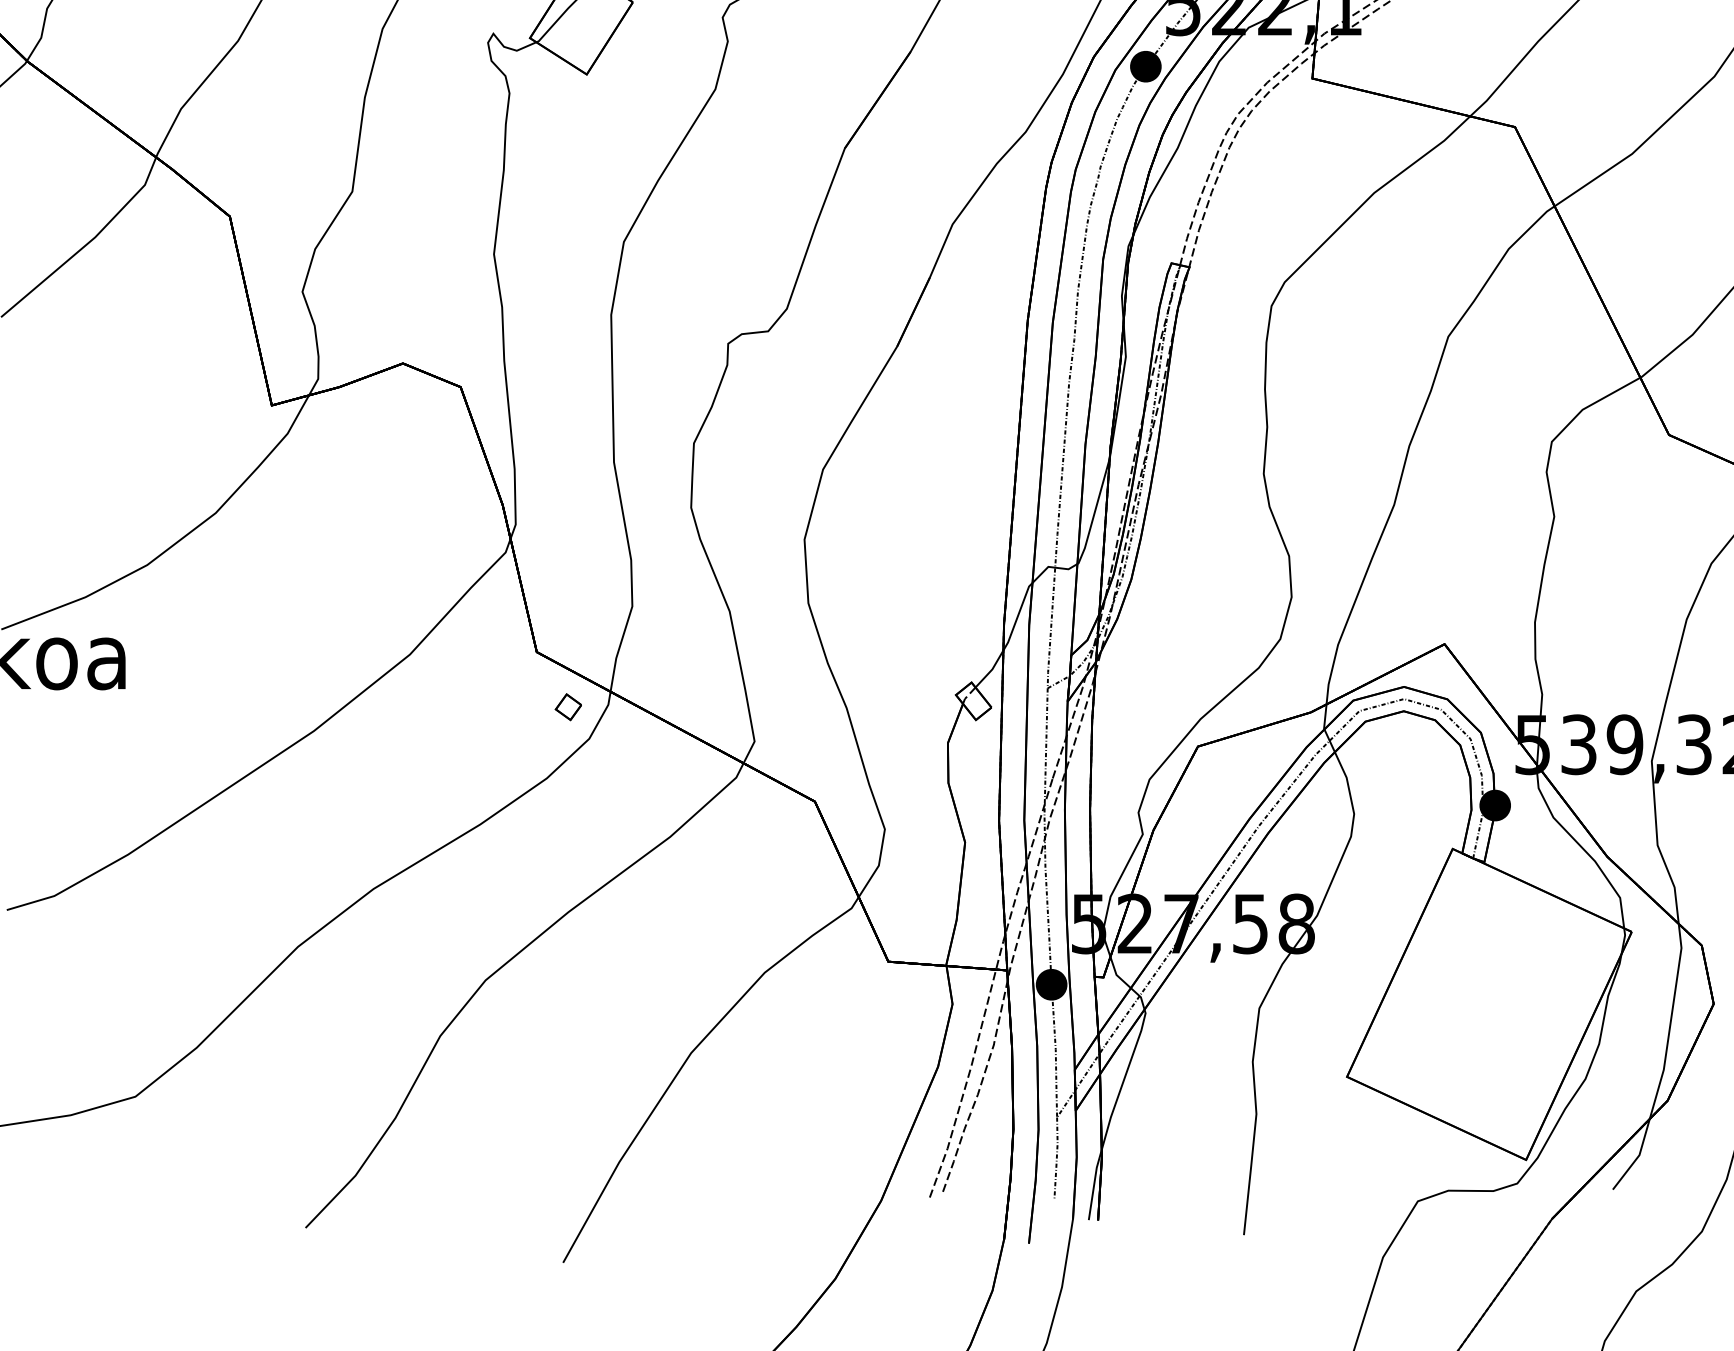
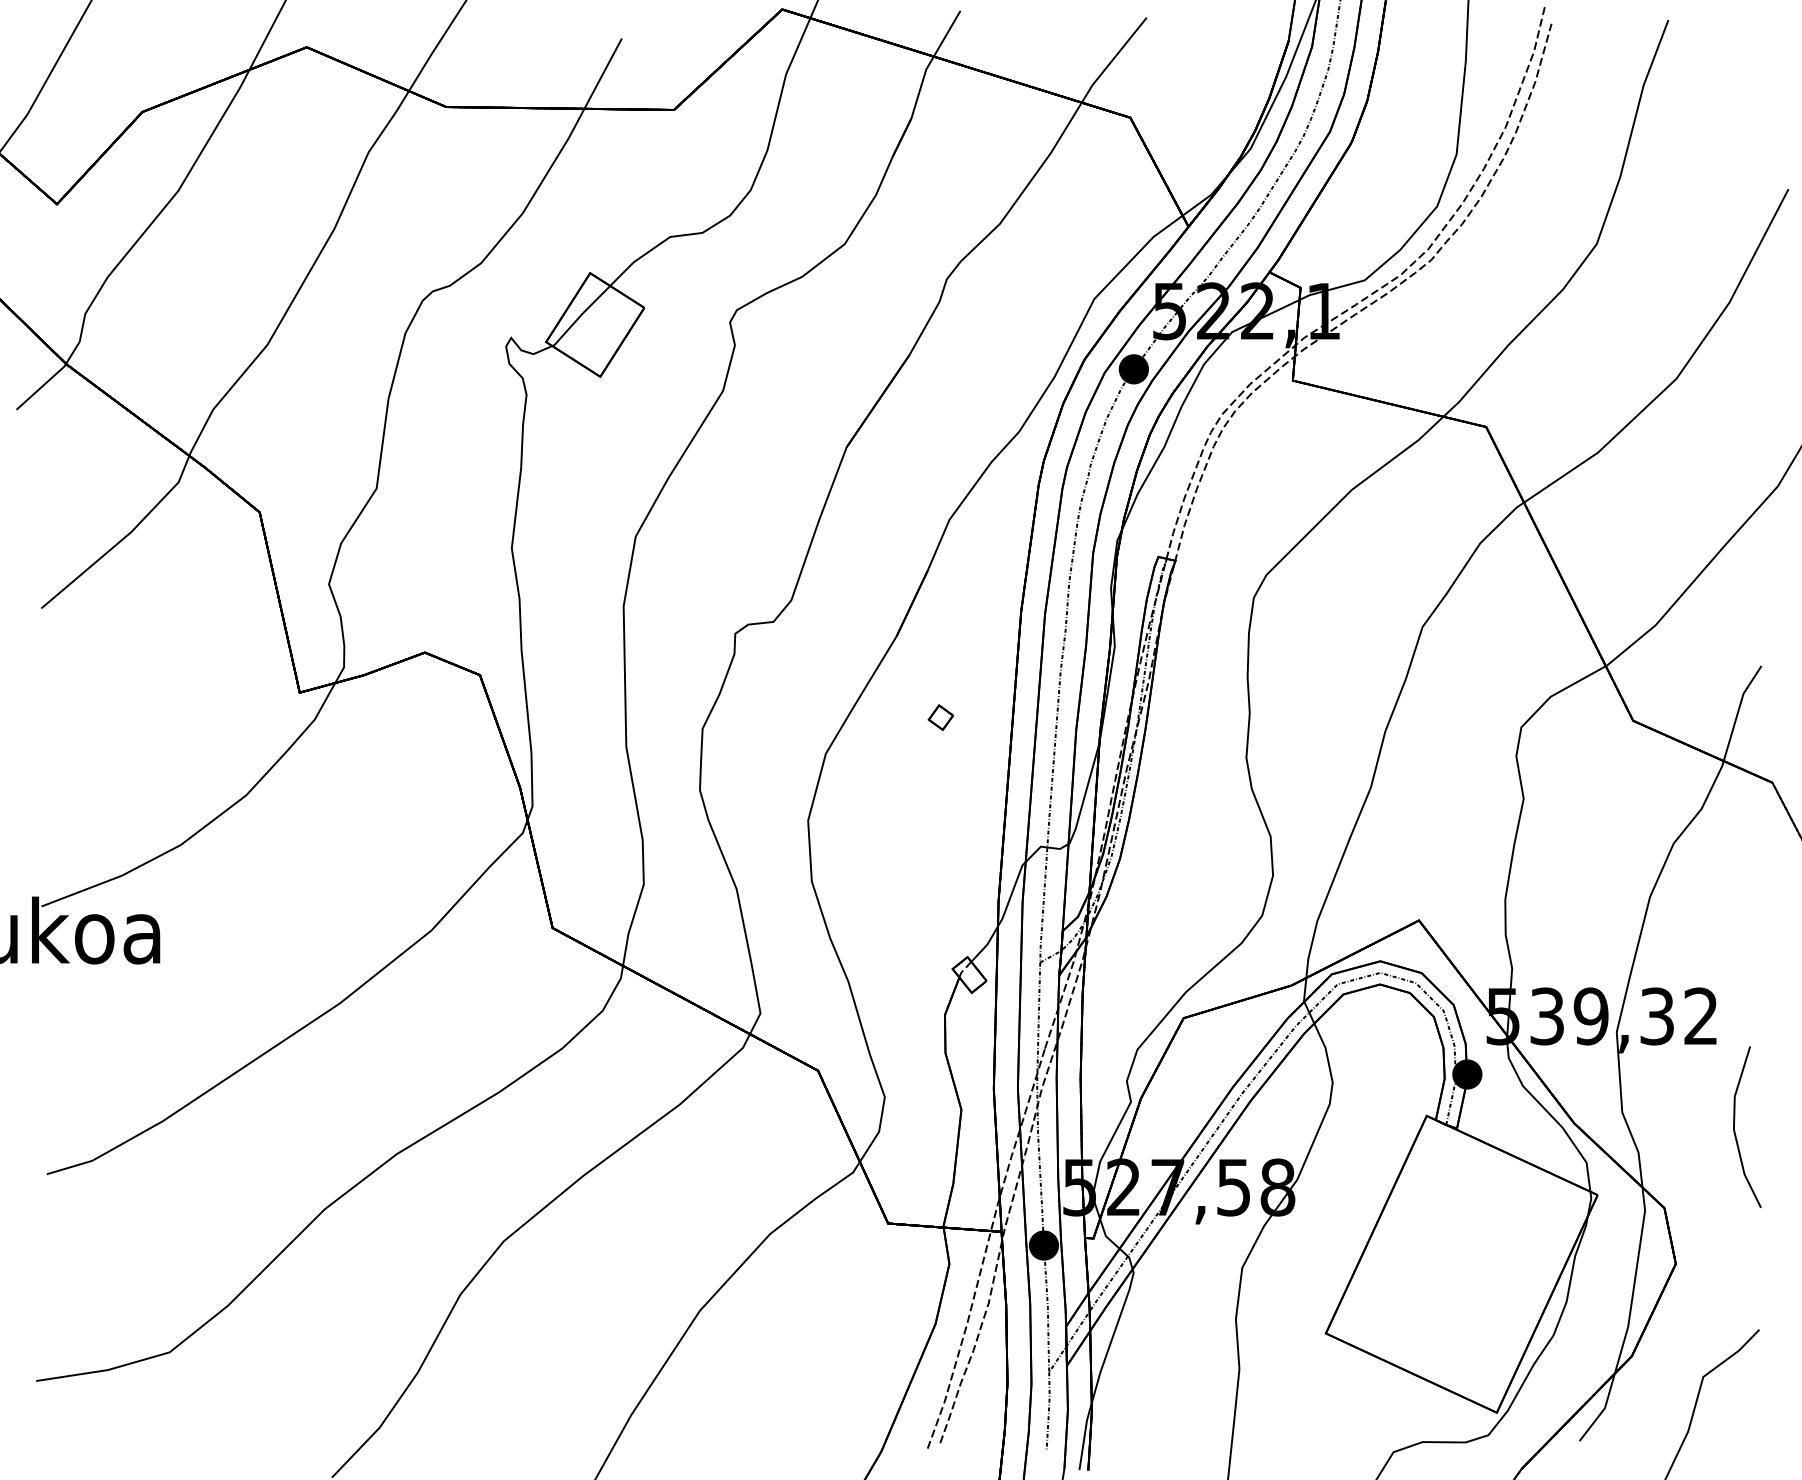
part: (568, 707) -> (940, 717), moved

